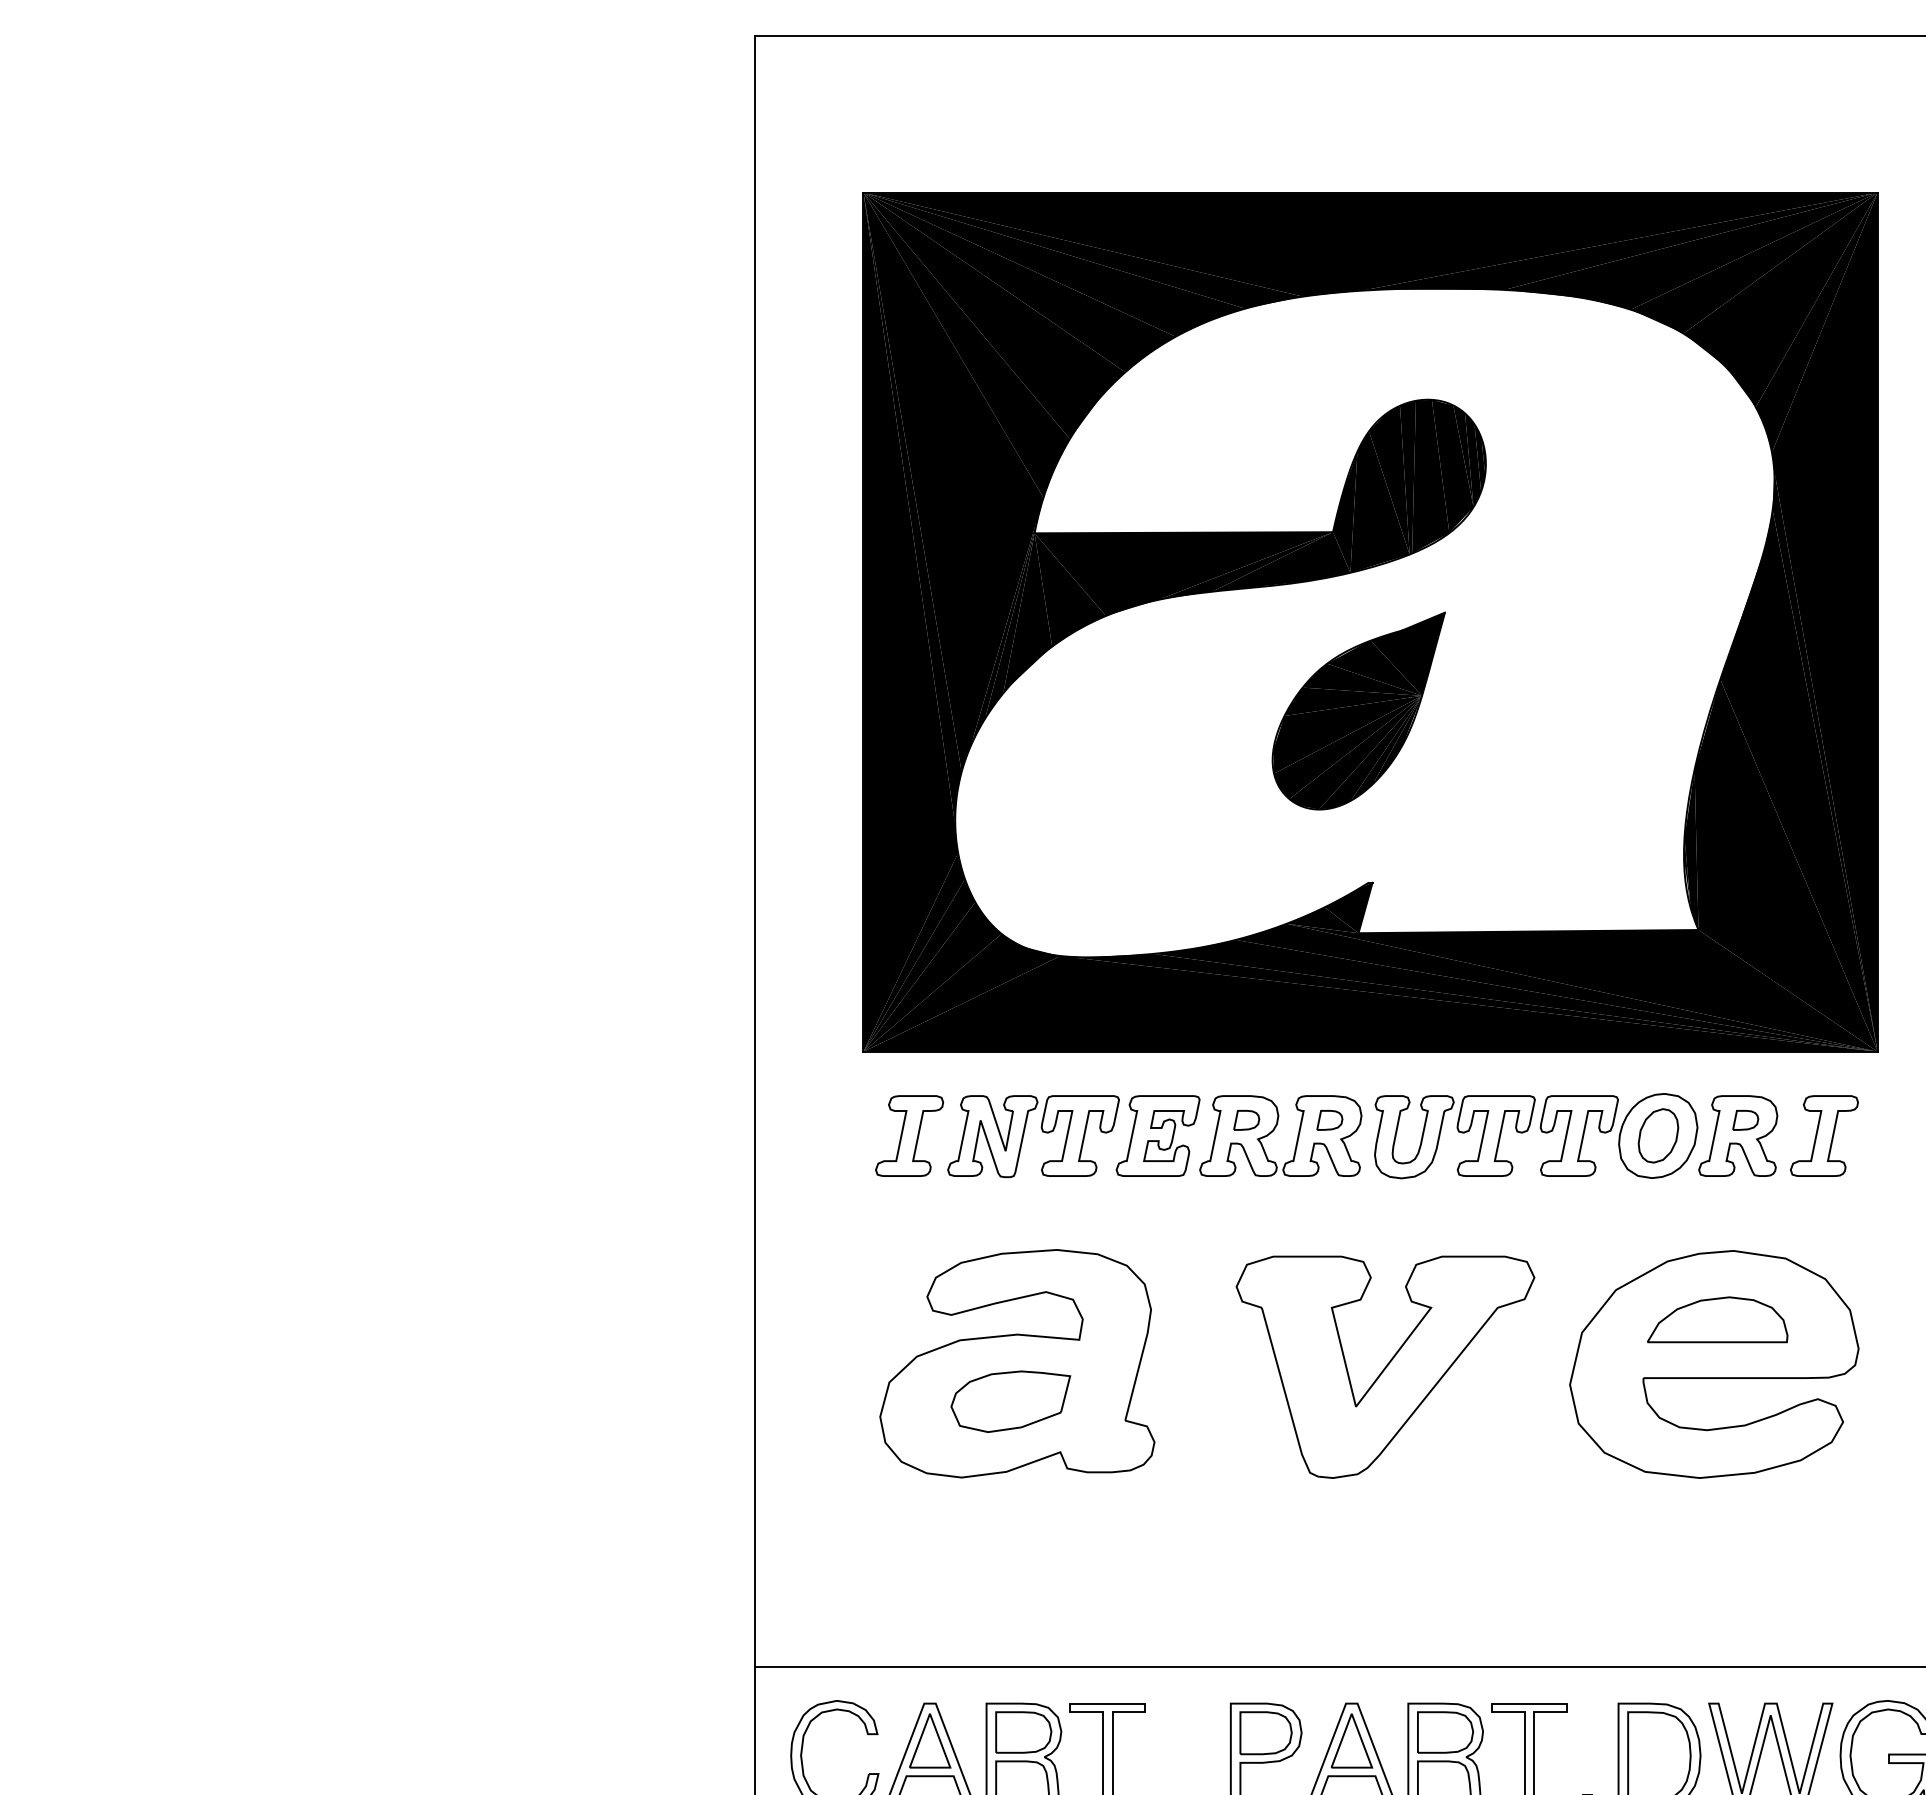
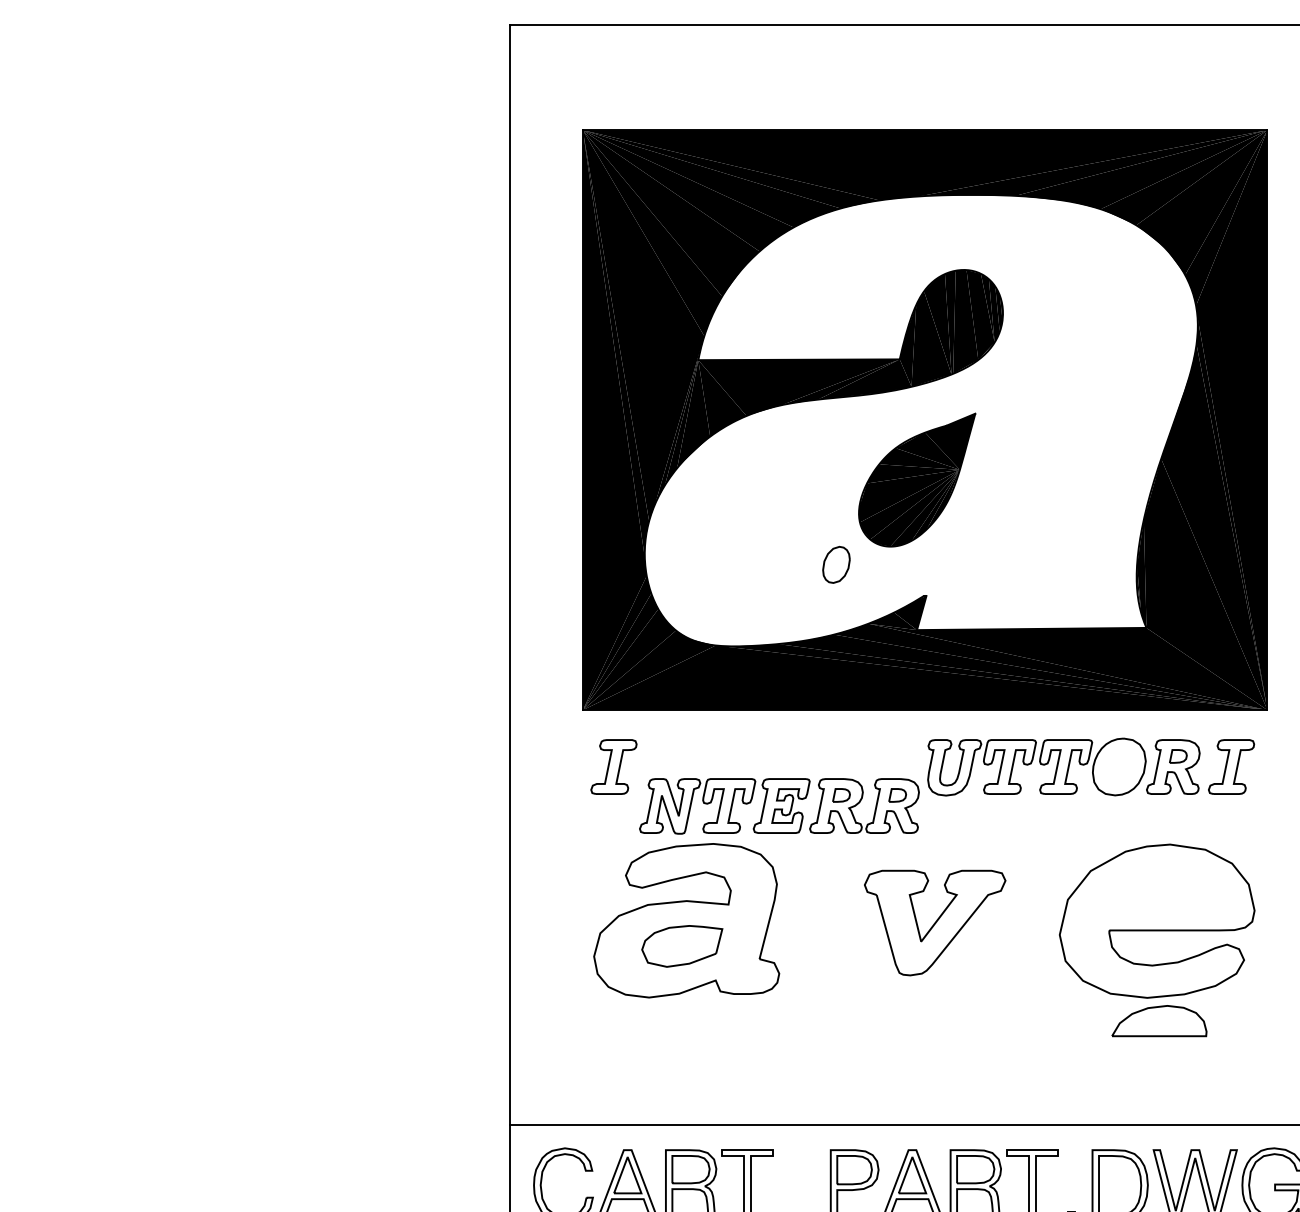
part: (1658, 1135) -> (836, 564), moved
part: (1154, 1136) -> (779, 806), moved
part: (1717, 1320) -> (1159, 1021), moved
part: (1384, 1366) -> (934, 922), size x0.7

